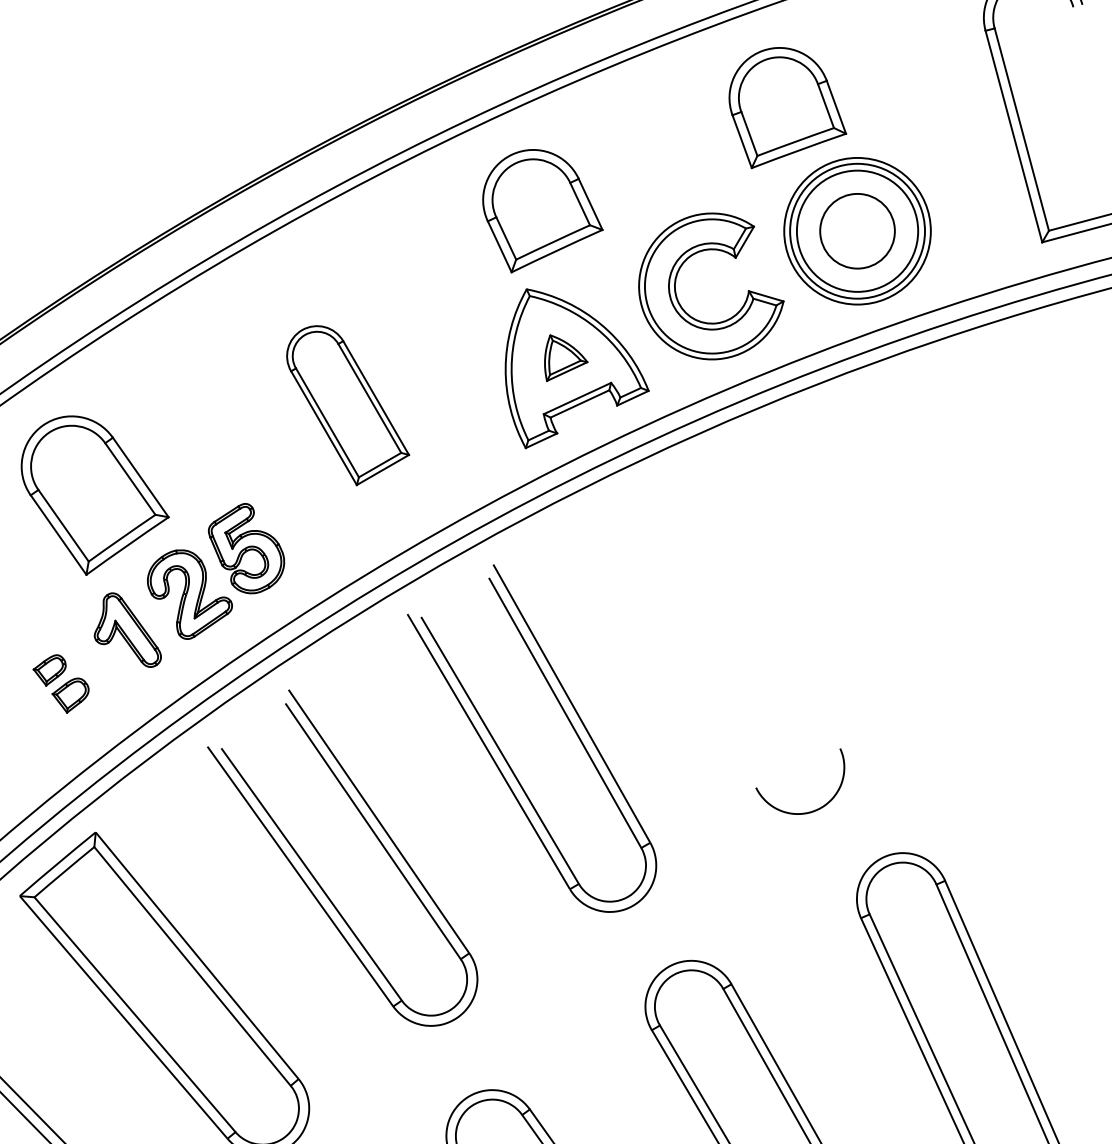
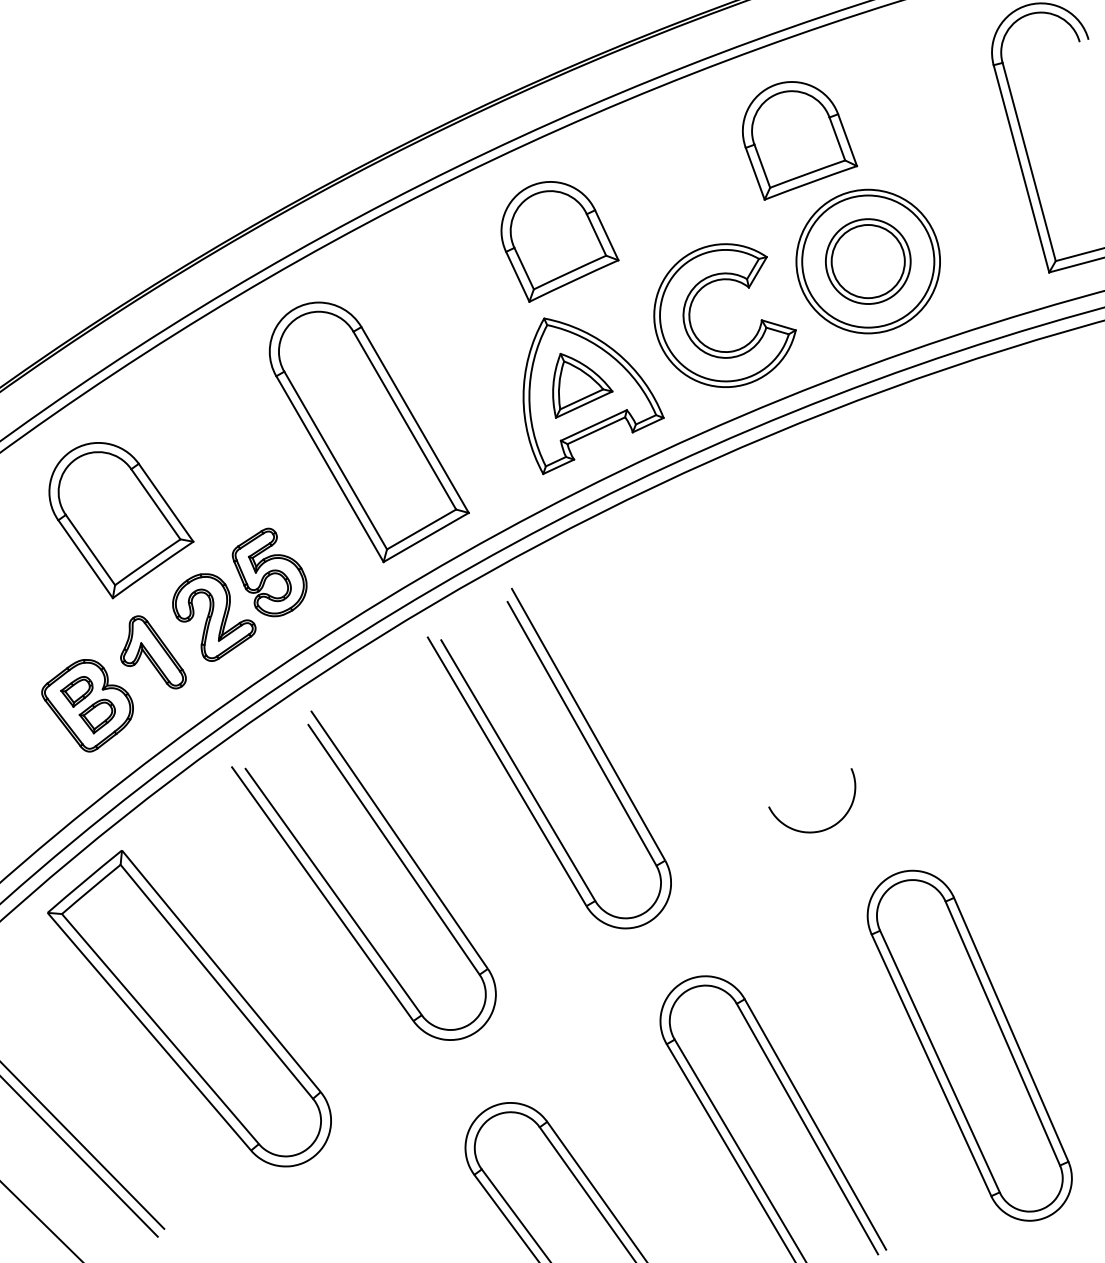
circle: (856, 231) -> (867, 261), size x0.71
part: (565, 357) -> (582, 385), size x1.43
part: (347, 405) -> (368, 432), size x1.67
part: (60, 684) -> (87, 705), added

